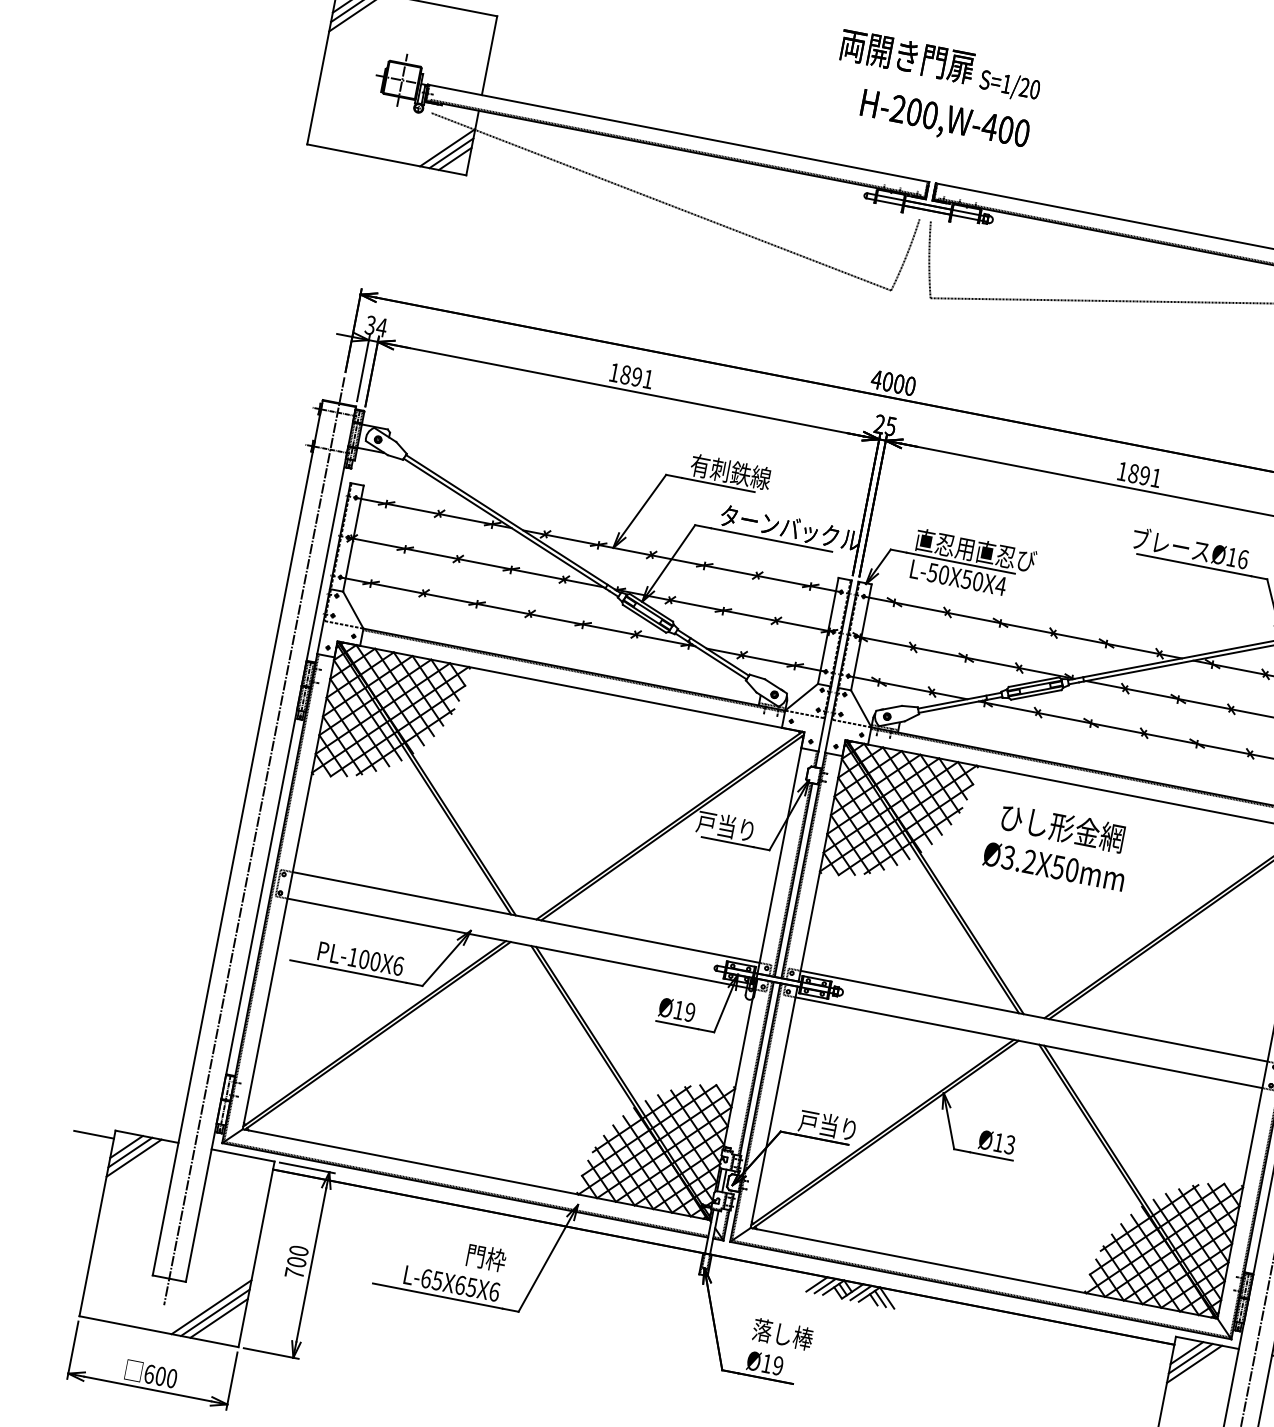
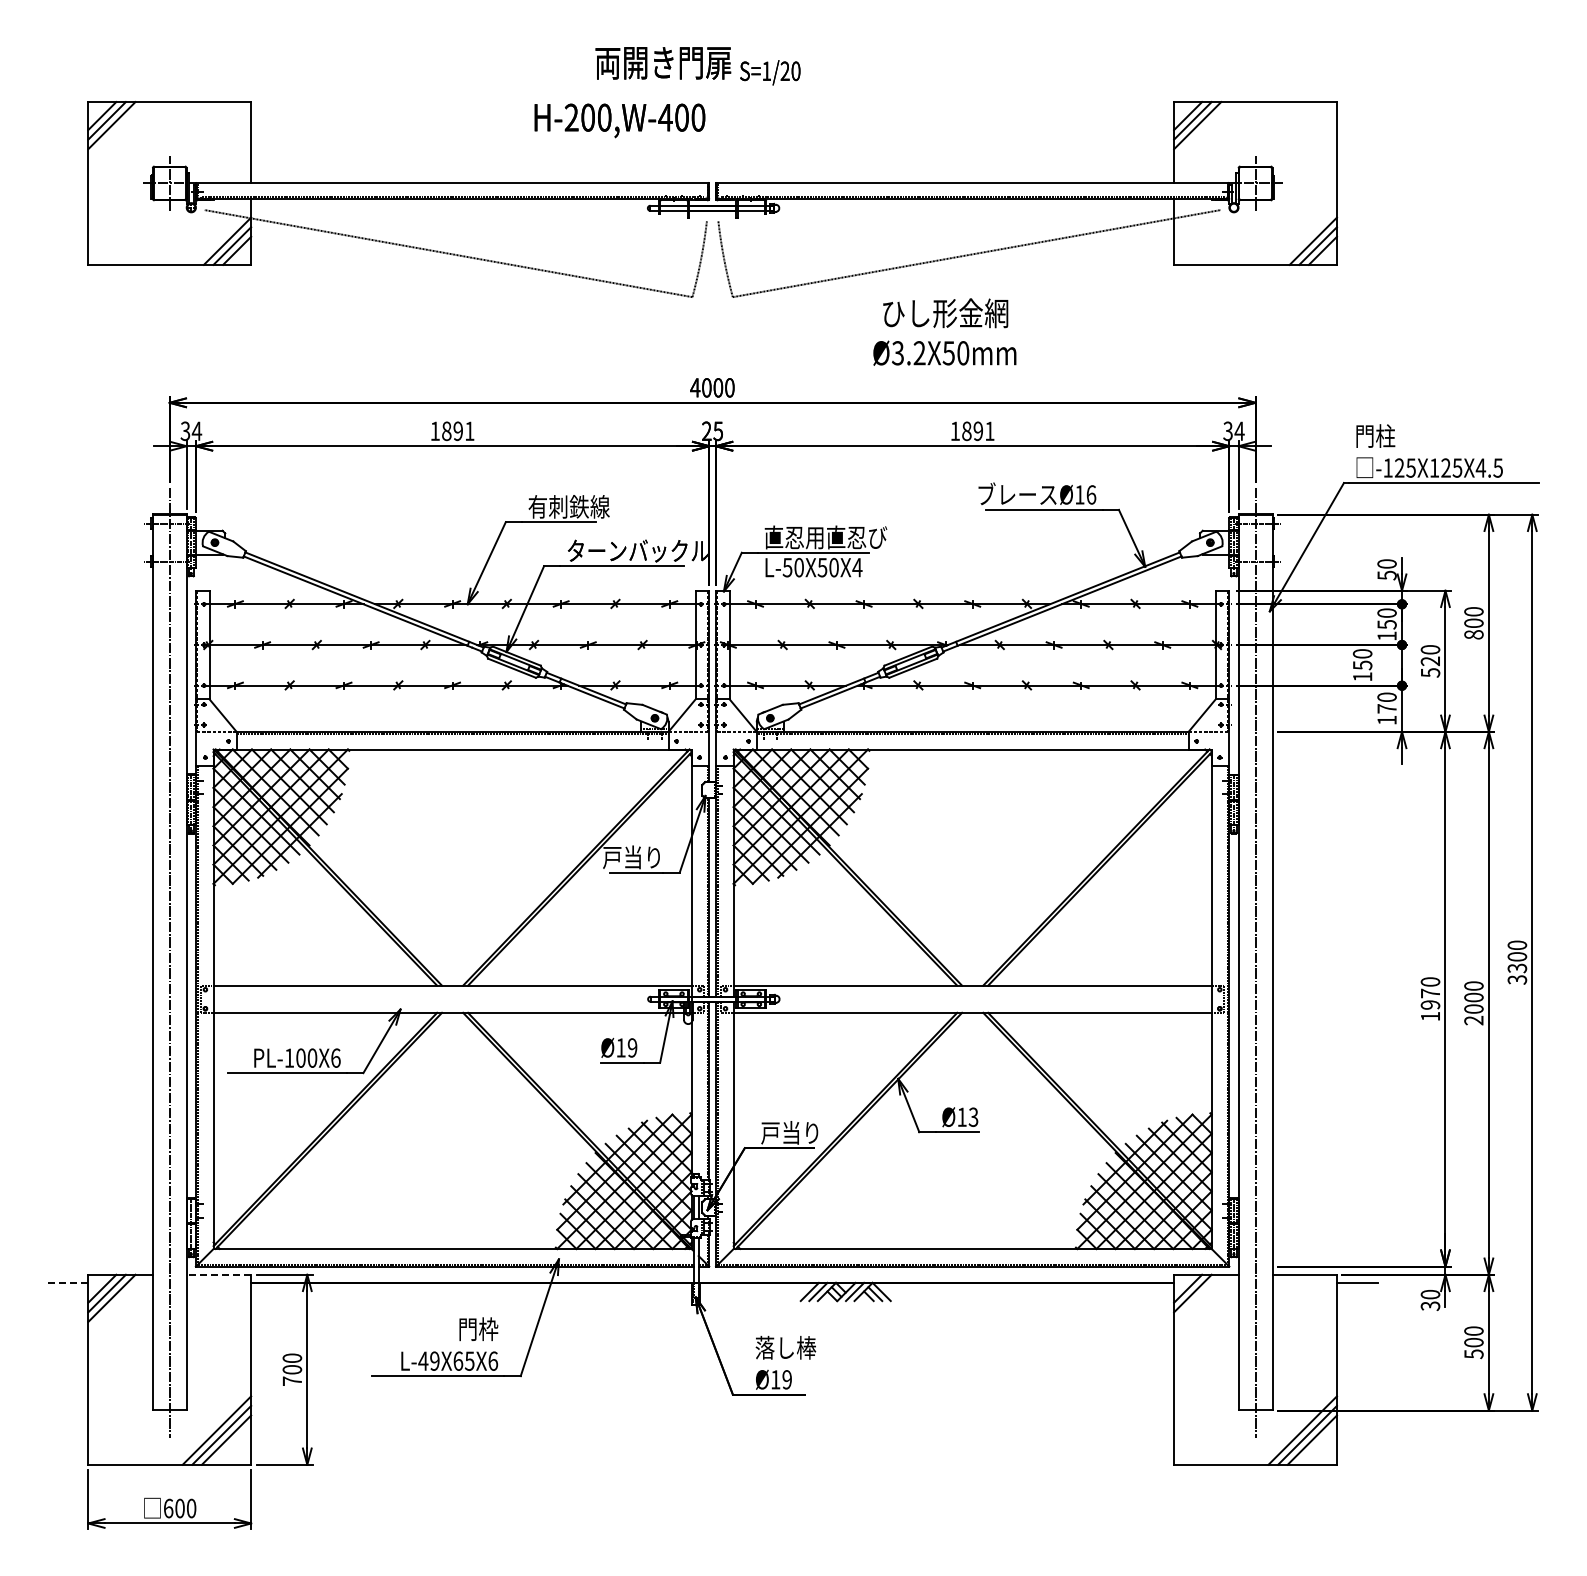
text: (944, 120) -> (619, 120), moved
text: (1058, 845) -> (944, 331), moved
line: (93, 1134) -> (67, 1282), solid -> dashed
line: (242, 1155) -> (218, 1274), solid -> dashed
text: (431, 1278) -> (428, 1360), L-65X65X6 -> L-49X65X6
line: (1194, 1363) -> (1197, 1297), removed

